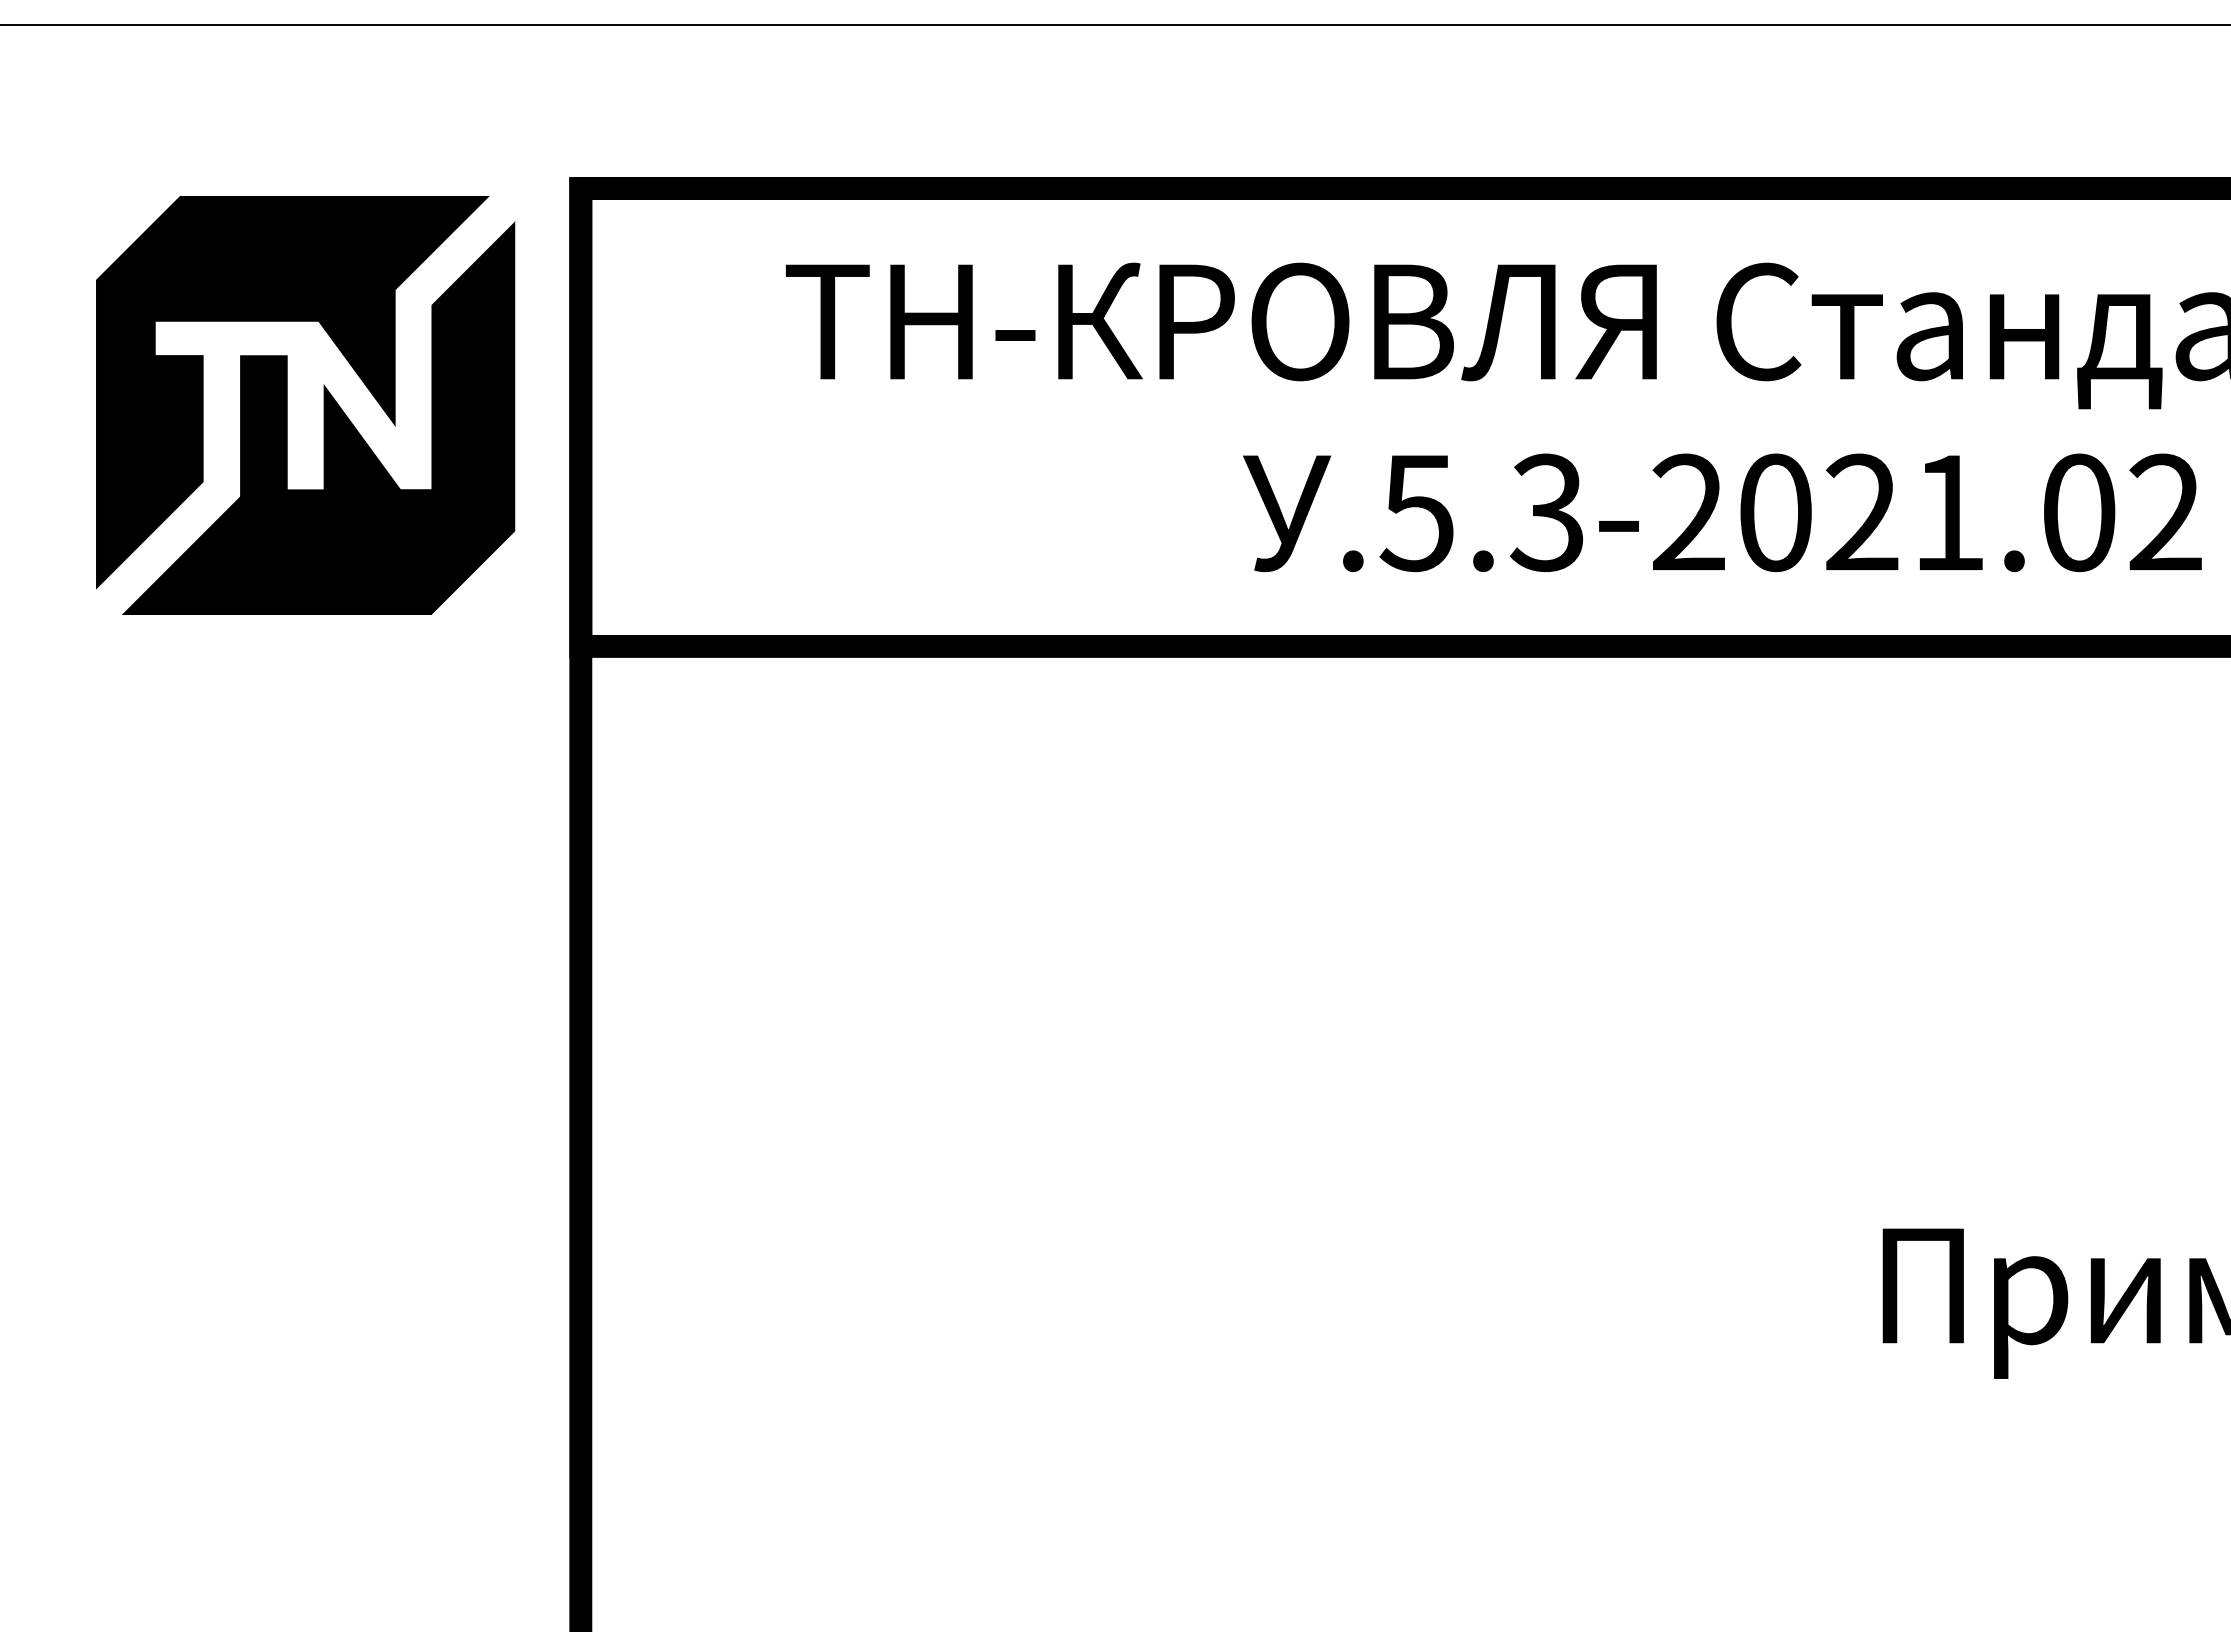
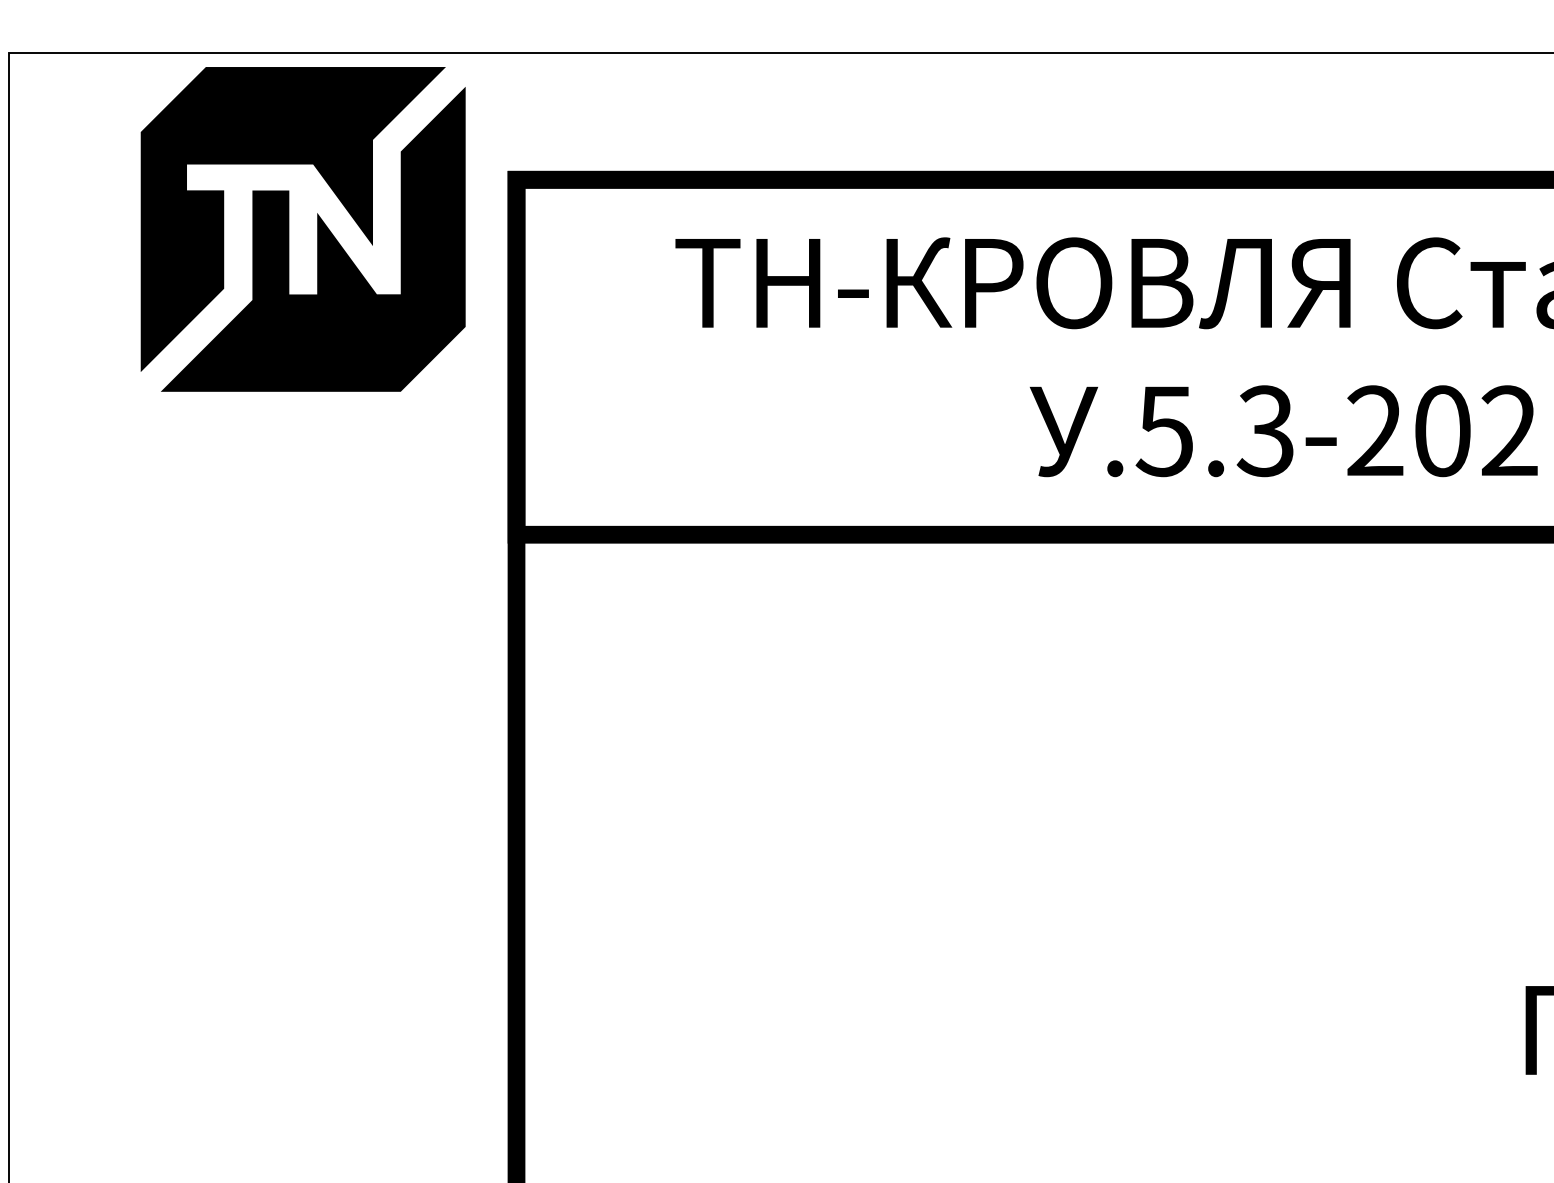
part: (287, 405) -> (289, 229), moved

